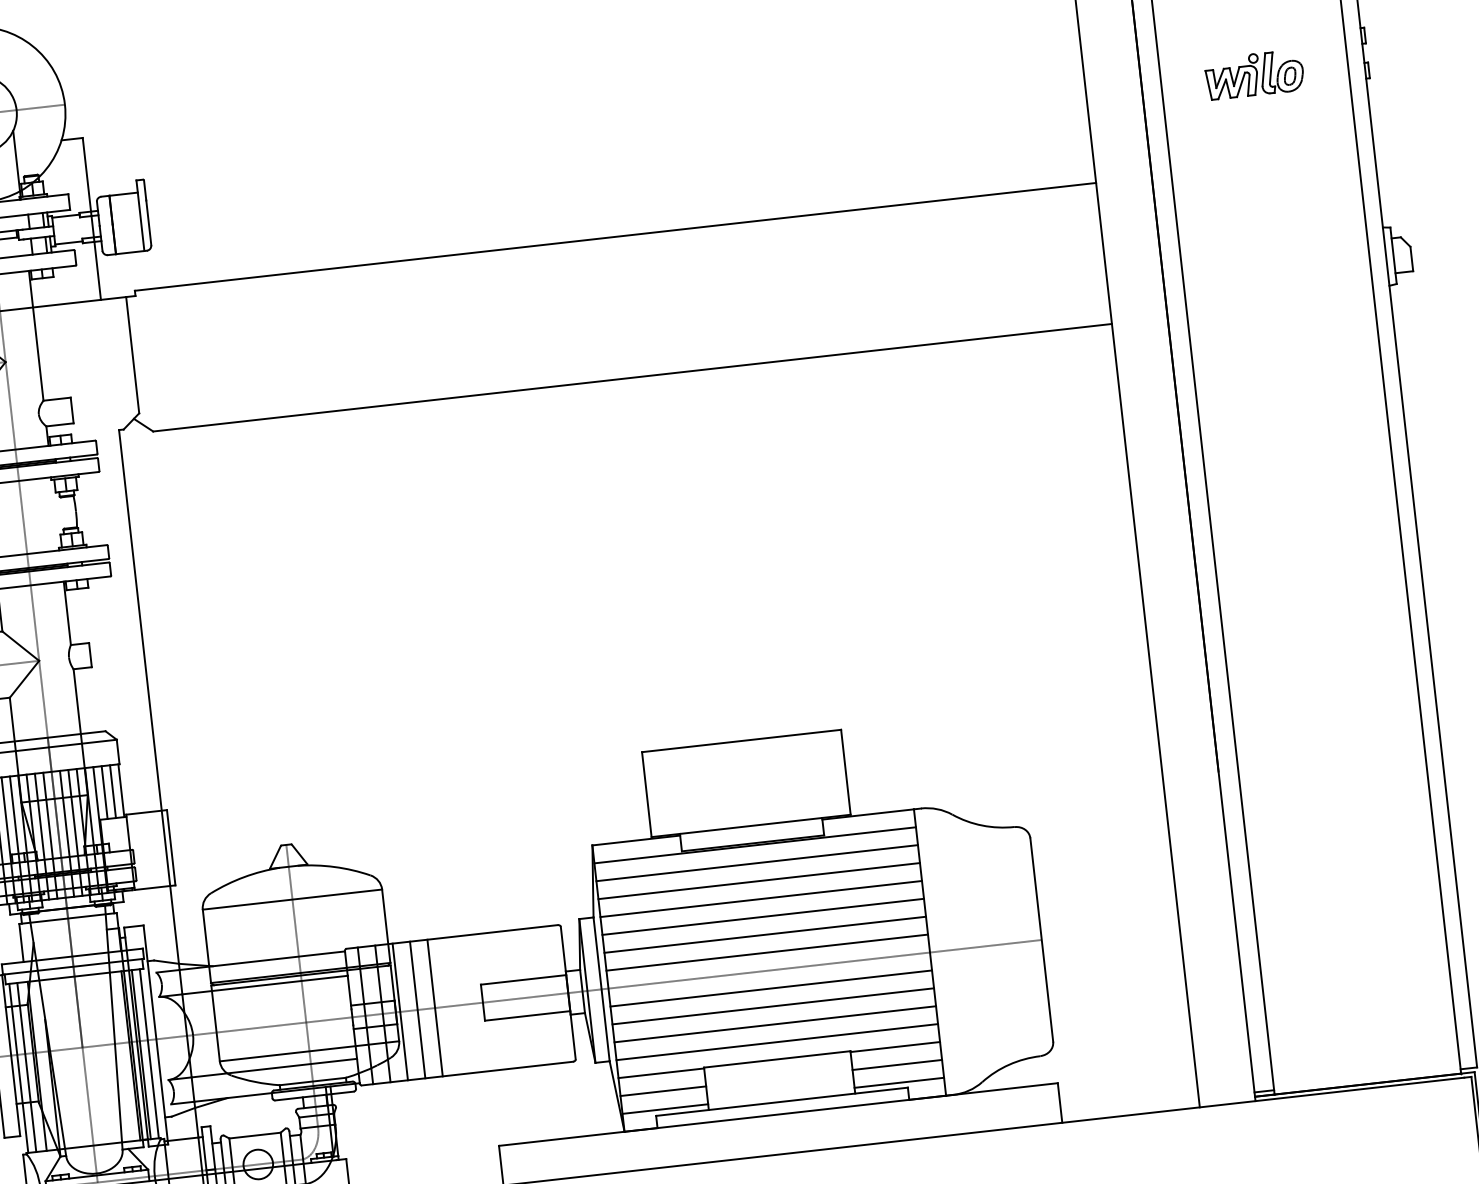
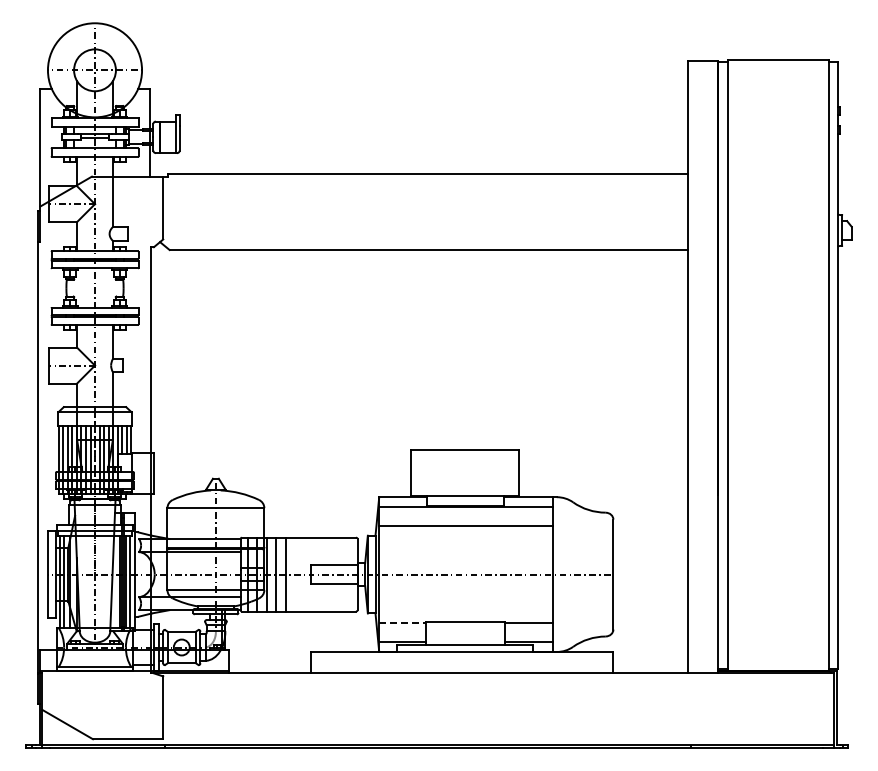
part: (1254, 74) -> (778, 125), removed
line: (757, 862) -> (466, 516), removed
line: (761, 898) -> (466, 535), removed
line: (763, 916) -> (466, 545), removed
line: (765, 935) -> (466, 555), removed
line: (767, 951) -> (466, 564), removed
line: (772, 988) -> (466, 584), removed
line: (773, 1005) -> (466, 593), removed
line: (775, 1023) -> (466, 603), removed
line: (778, 1042) -> (466, 613), removed
line: (896, 1064) -> (528, 632), removed
line: (661, 1072) -> (402, 622), solid -> dashed
line: (663, 1090) -> (402, 632), removed

